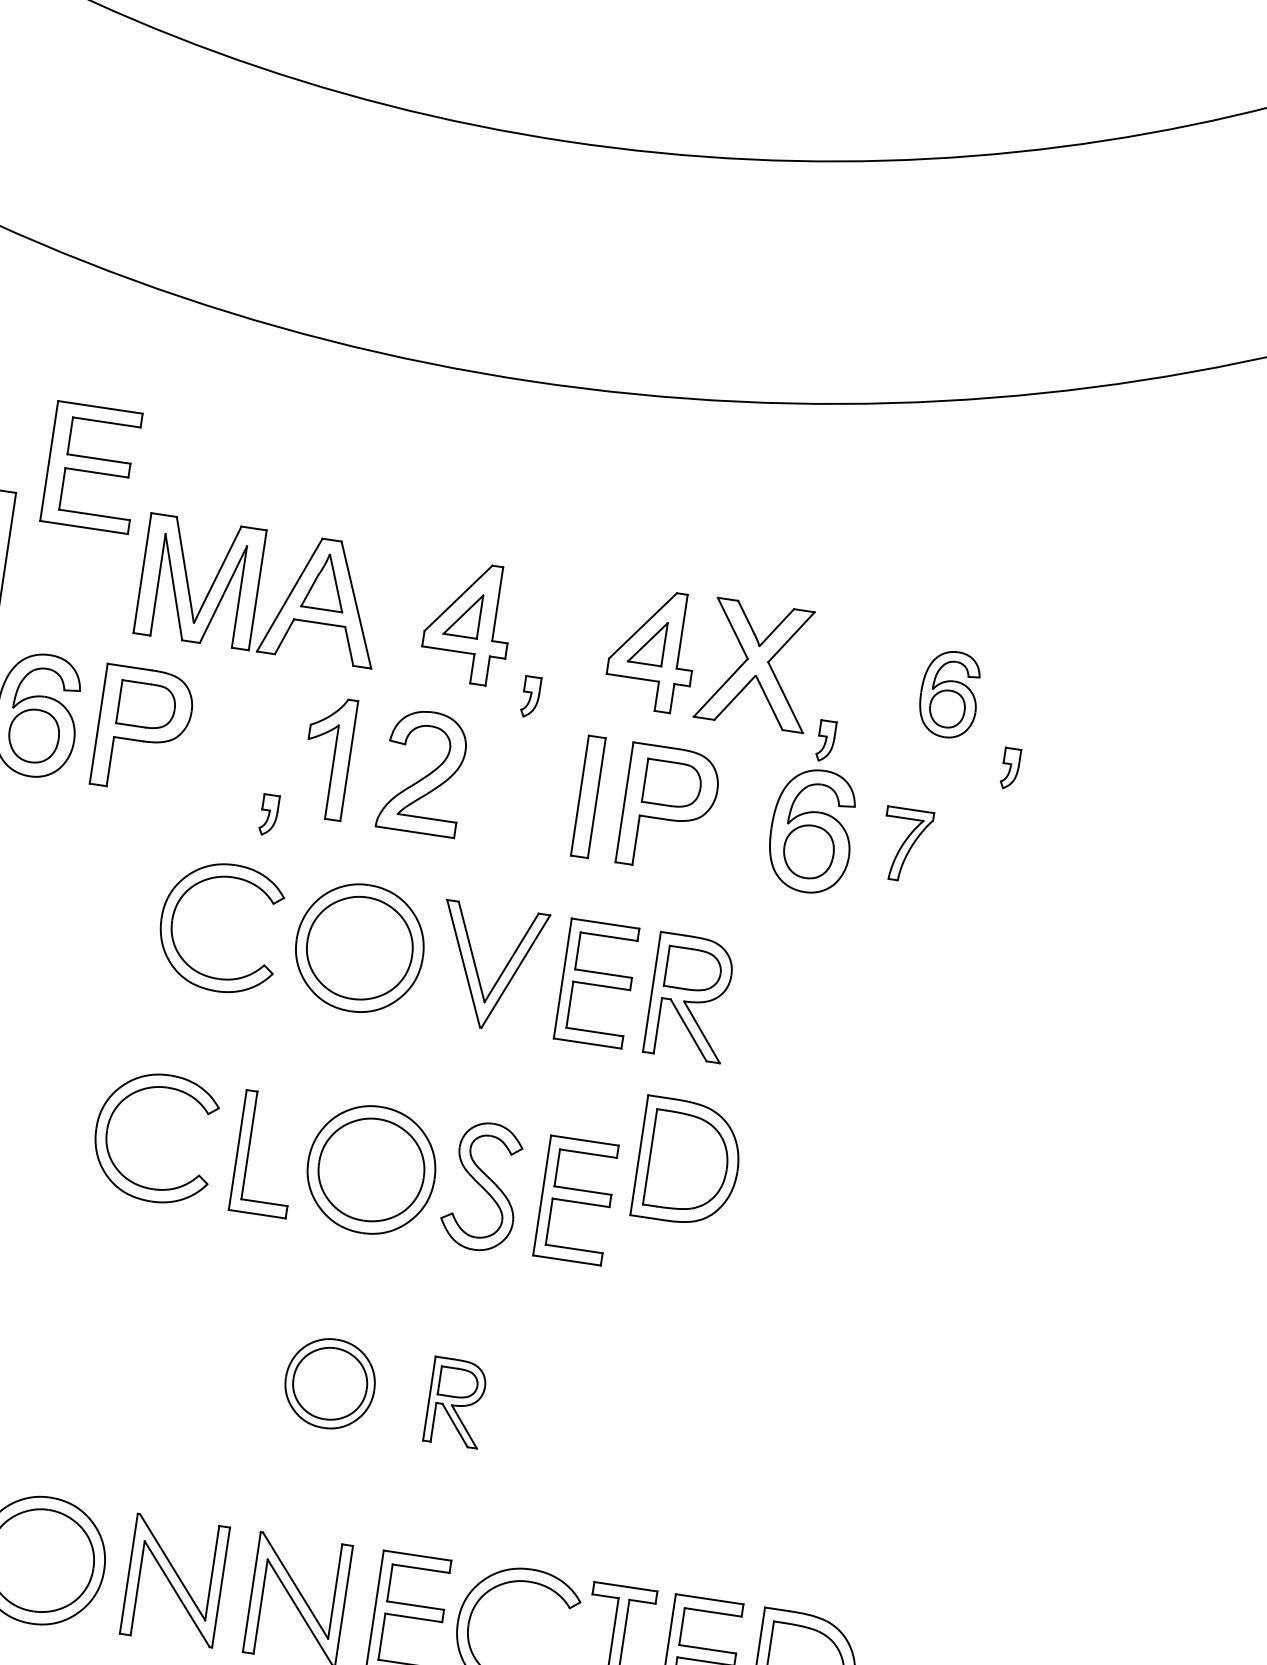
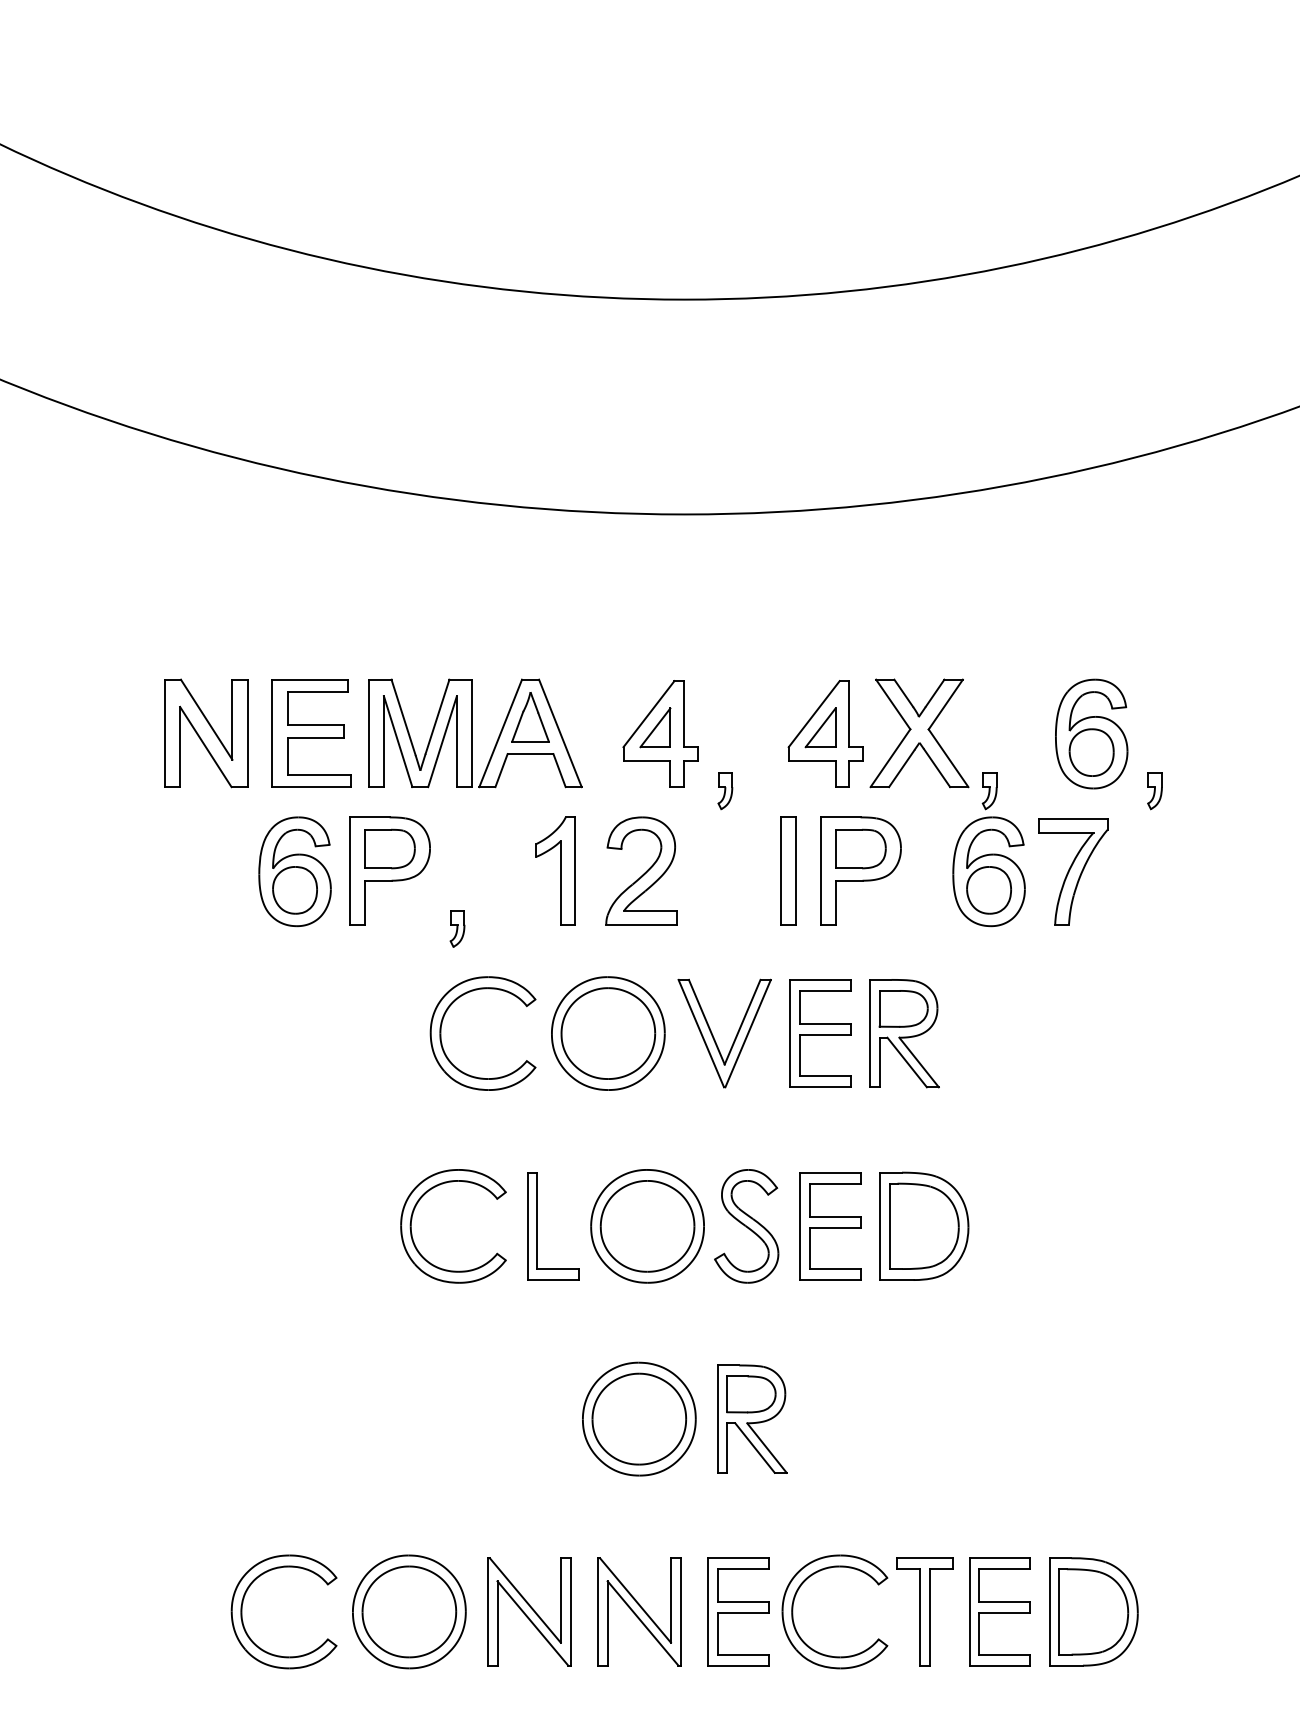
part: (92, 467) -> (311, 733), moved
part: (949, 693) -> (1091, 733), size x1.43
part: (269, 814) -> (457, 928), moved
part: (906, 844) -> (1073, 871), size x1.67
part: (688, 1161) -> (924, 1225), moved
part: (330, 1383) -> (639, 1418), size x1.43
part: (456, 1401) -> (752, 1418), size x1.43

